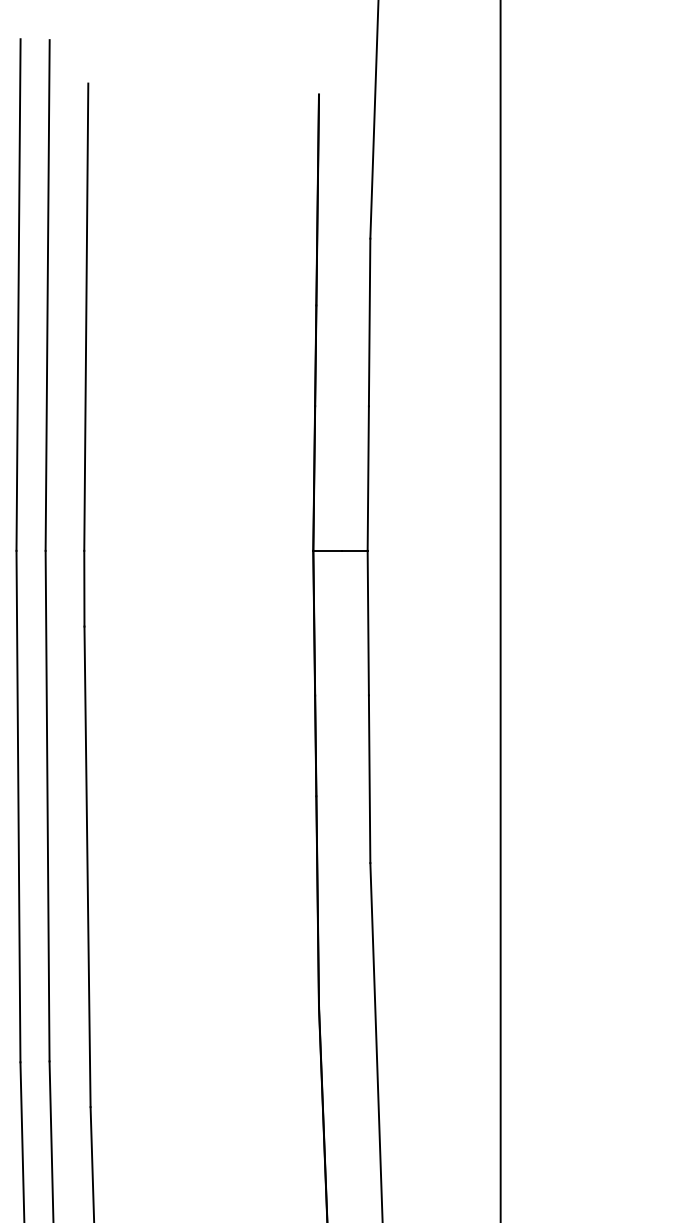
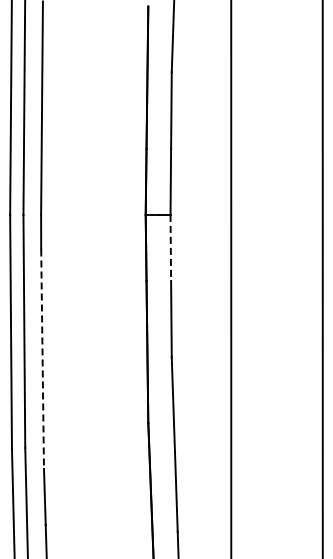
line: (367, 624) -> (170, 248), solid -> dashed
line: (87, 867) -> (42, 359), solid -> dashed

